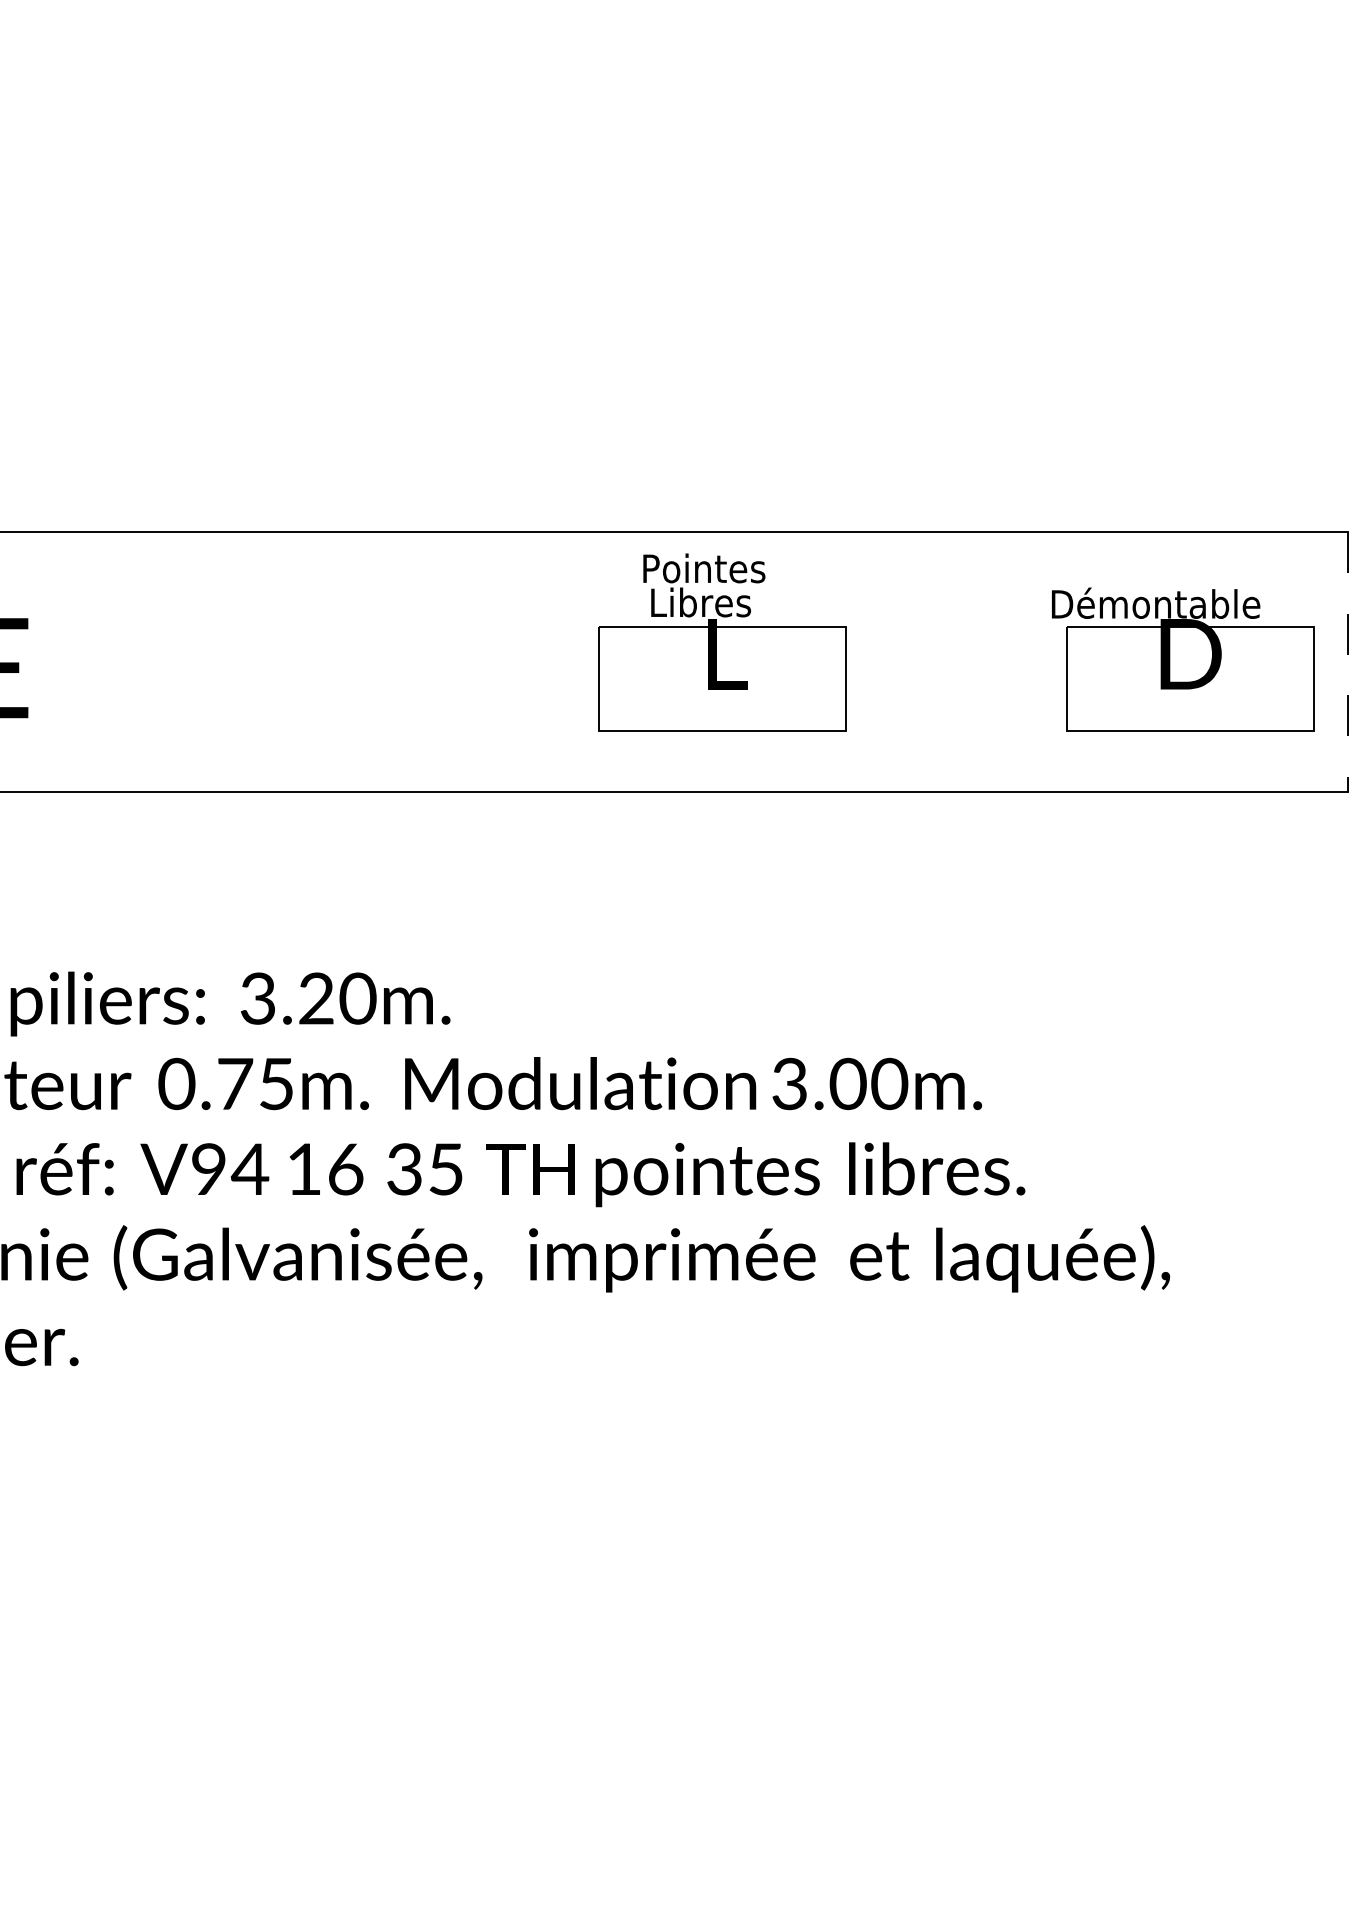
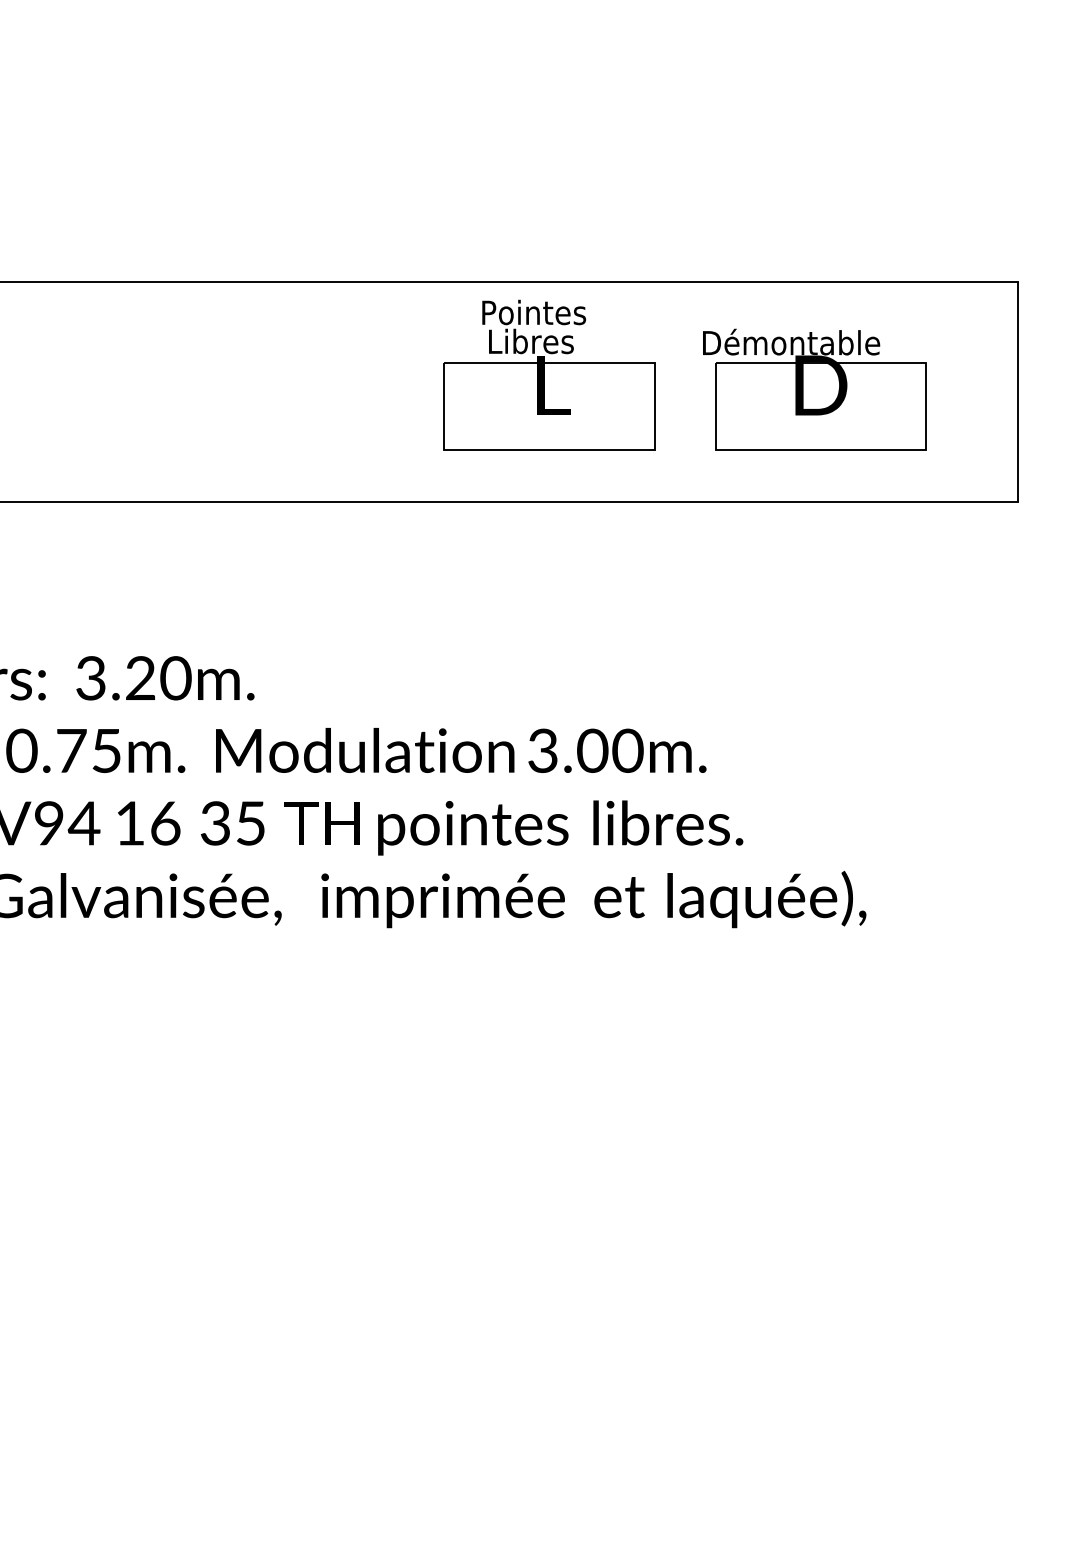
part: (722, 642) -> (549, 375), moved
part: (1183, 659) -> (814, 389), moved
line: (1347, 661) -> (1017, 391), dashed -> solid

